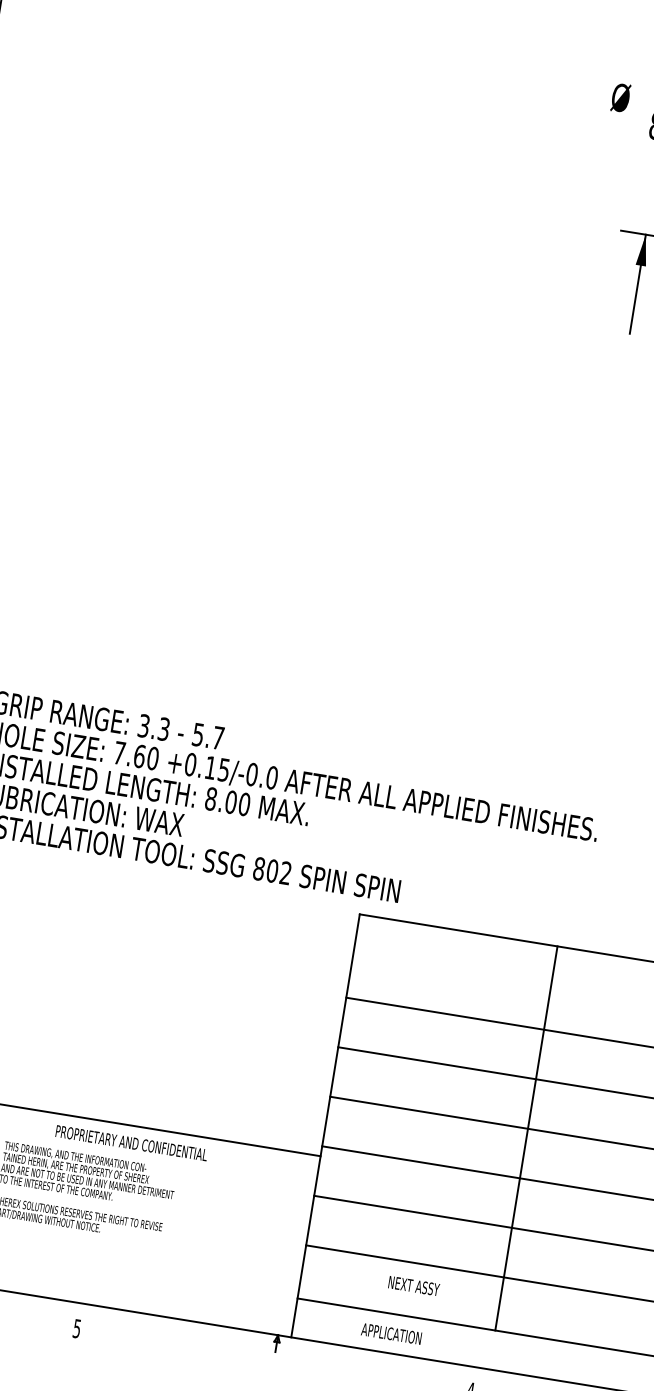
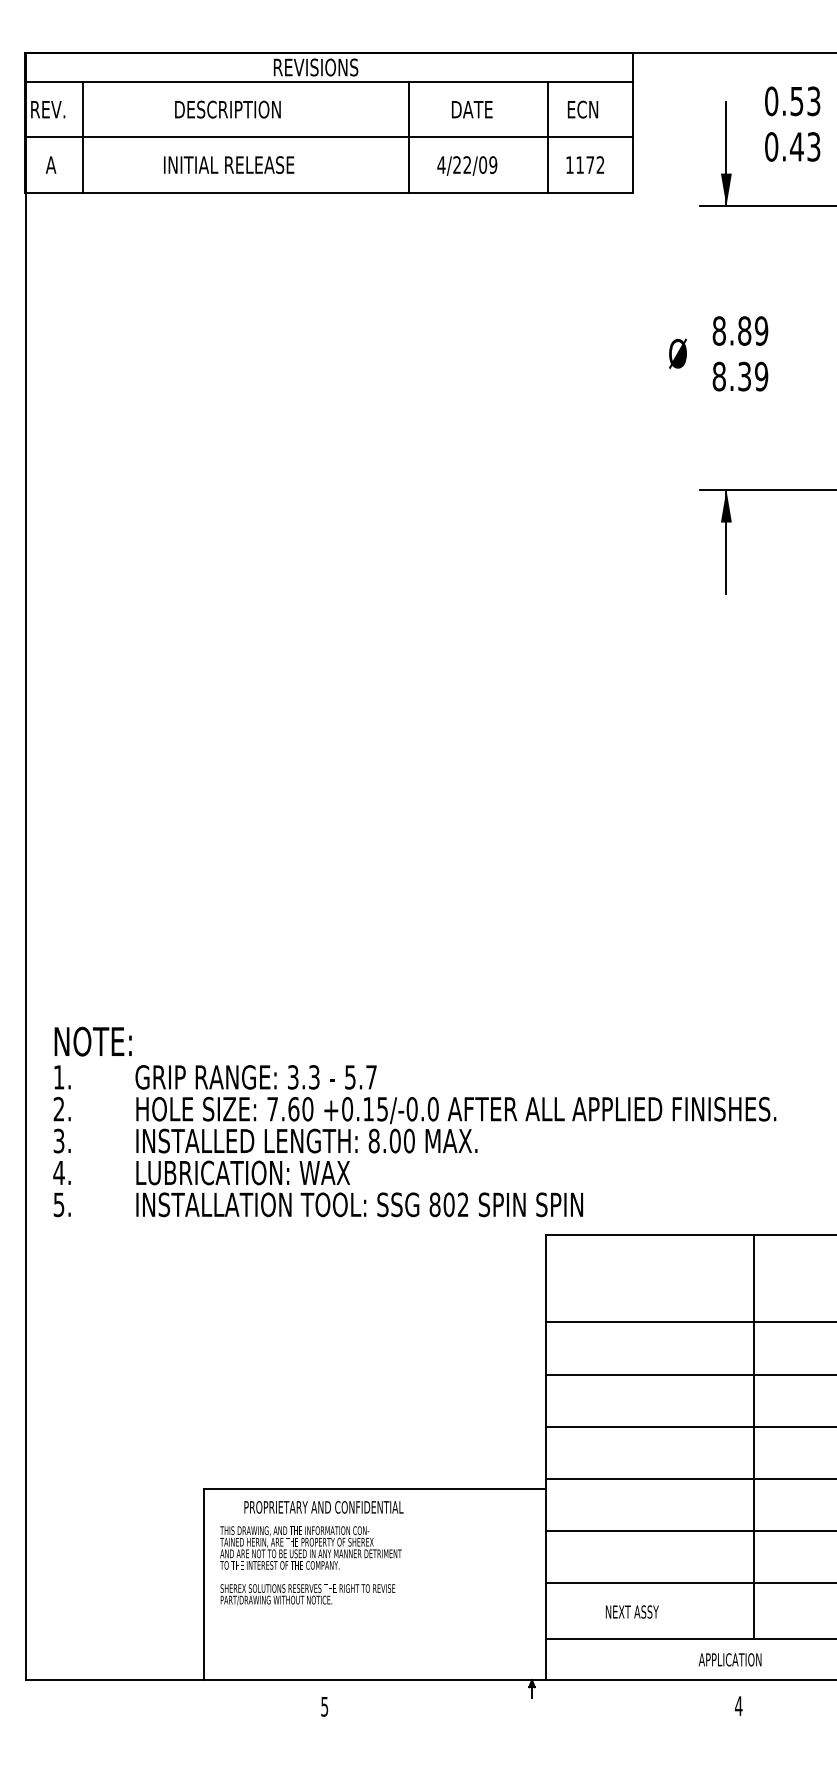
text: (131, 1143) -> (323, 1507), moved
text: (413, 1285) -> (631, 1611), moved
text: (390, 1333) -> (729, 1659), moved

